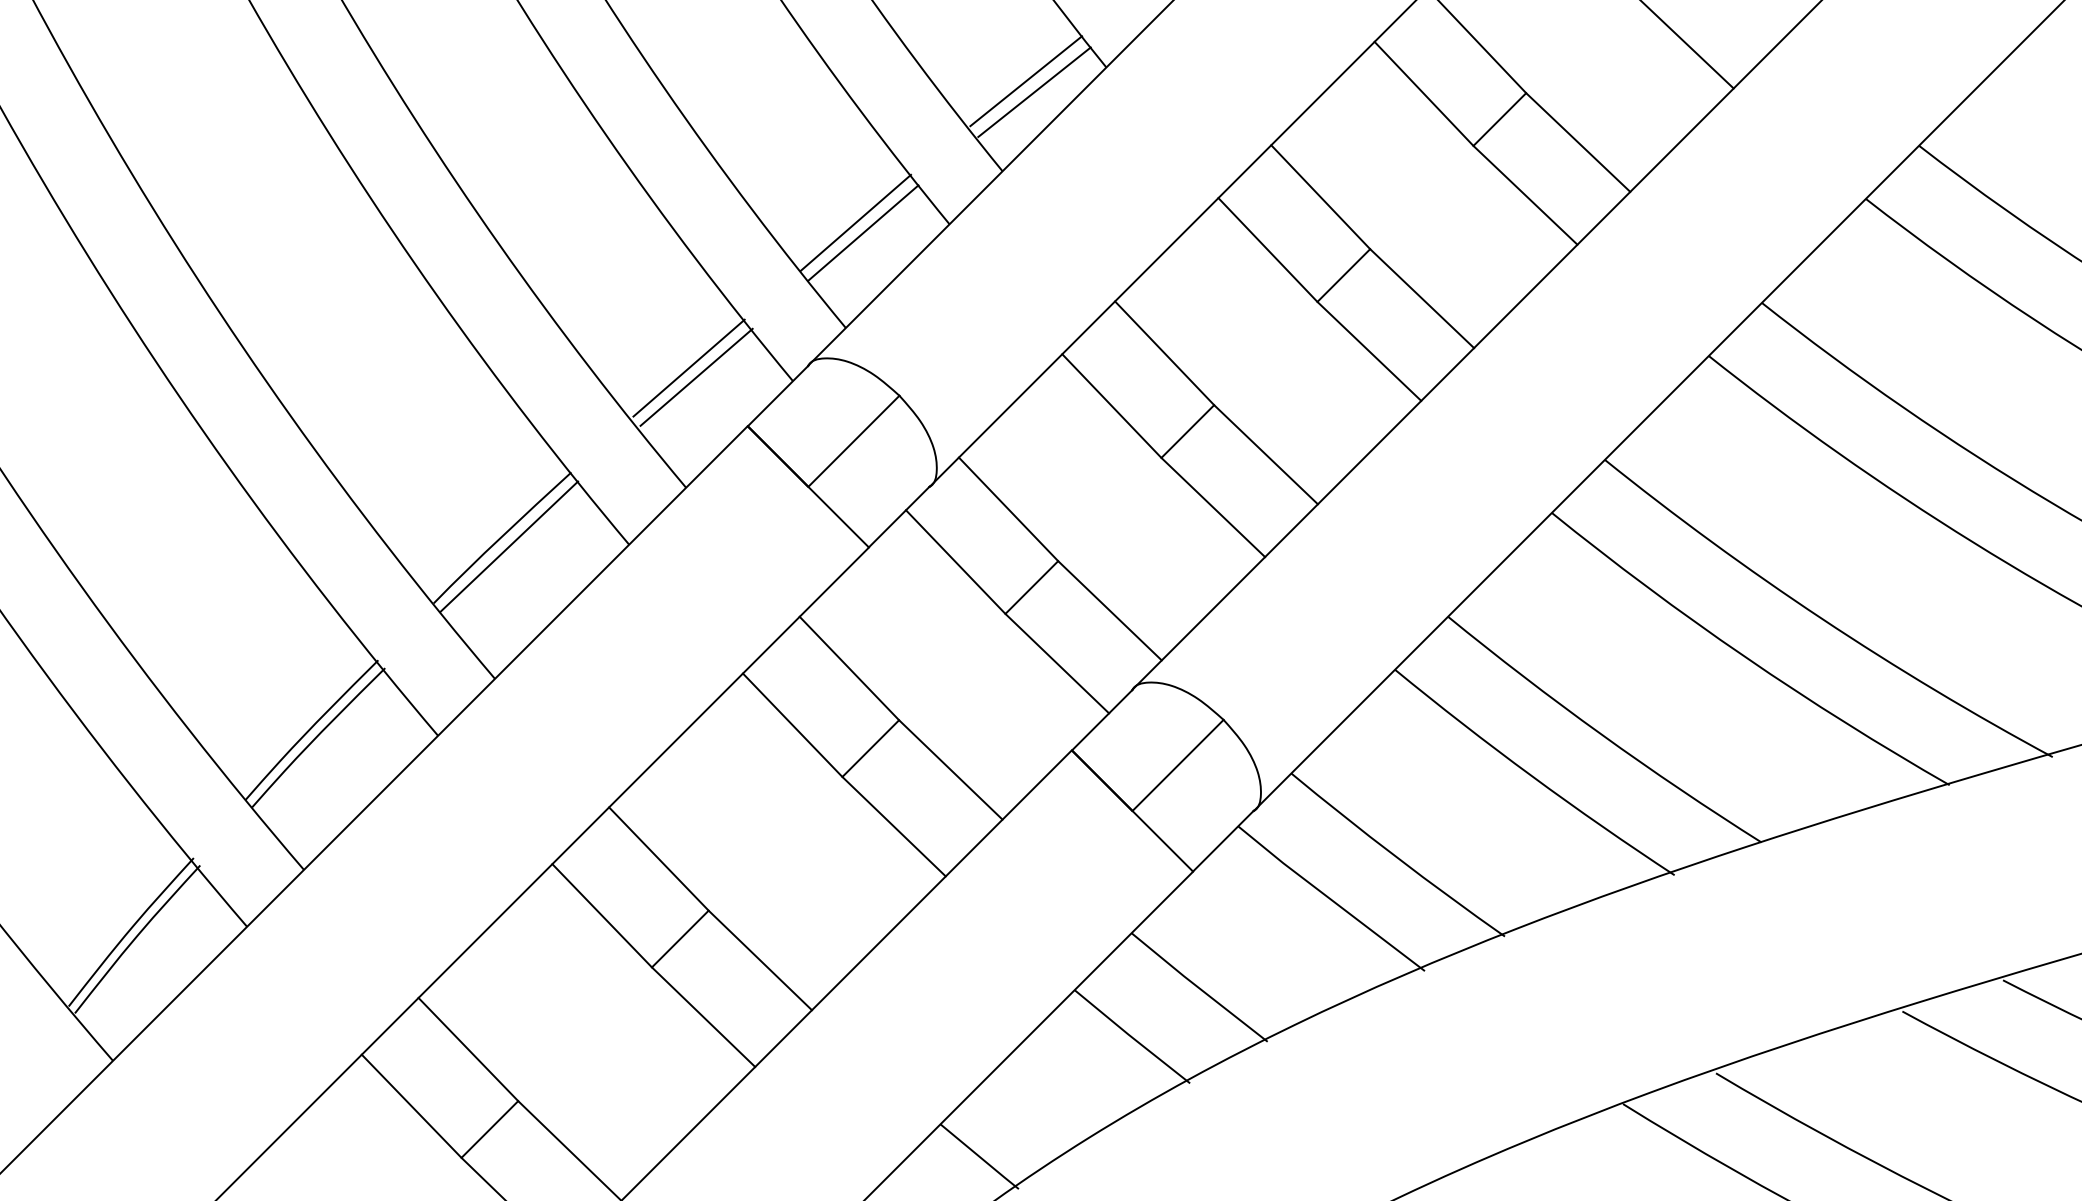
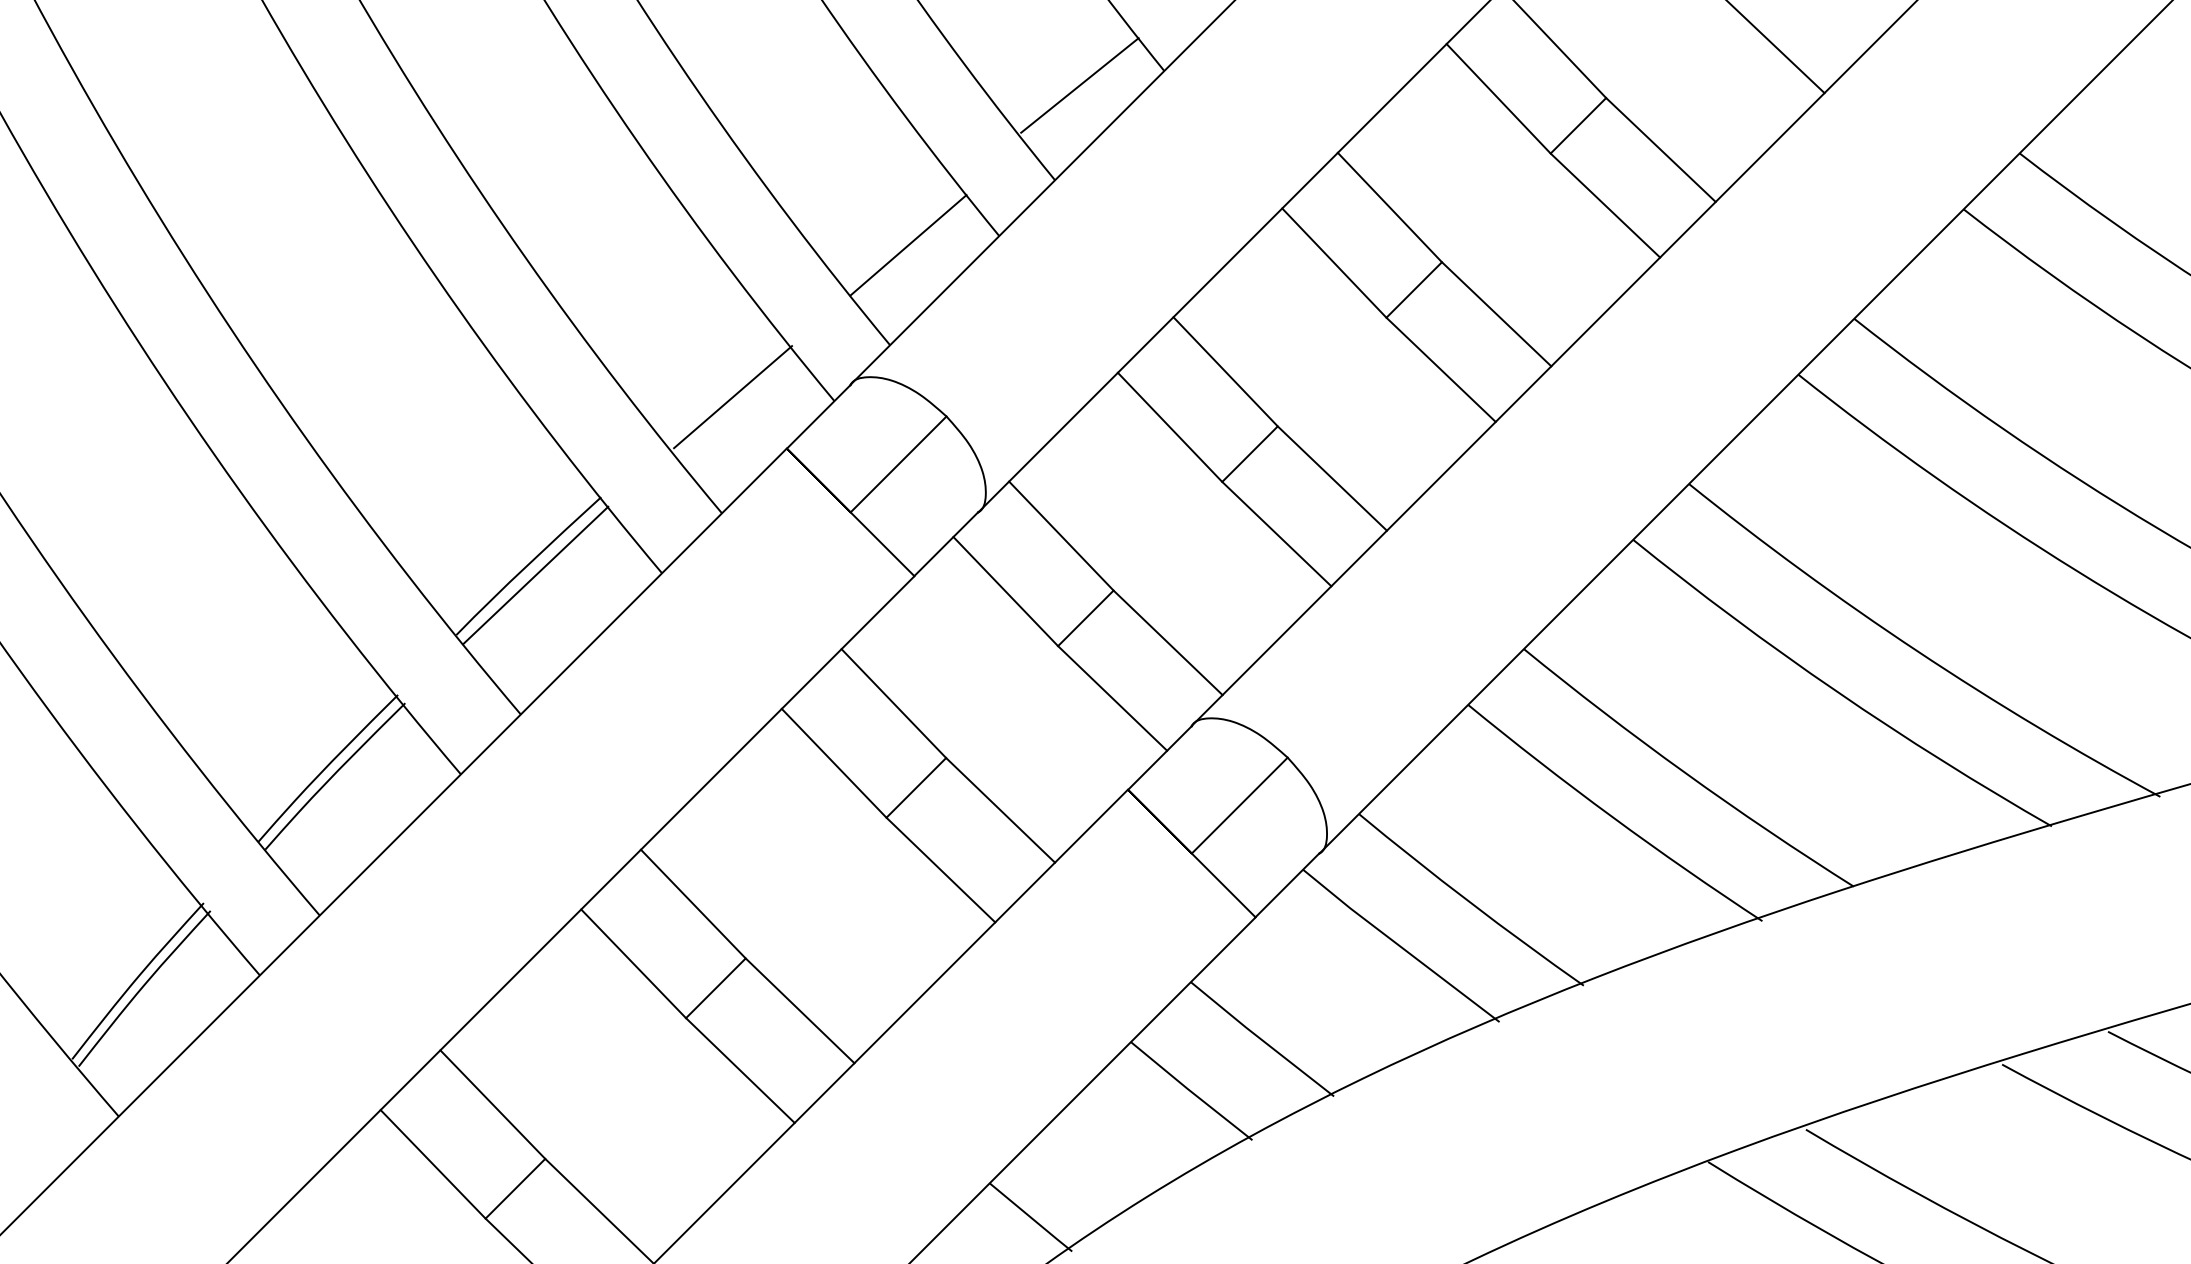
line: (1034, 91) -> (1088, 96), removed
line: (855, 222) -> (900, 234), removed
line: (688, 367) -> (724, 386), removed

